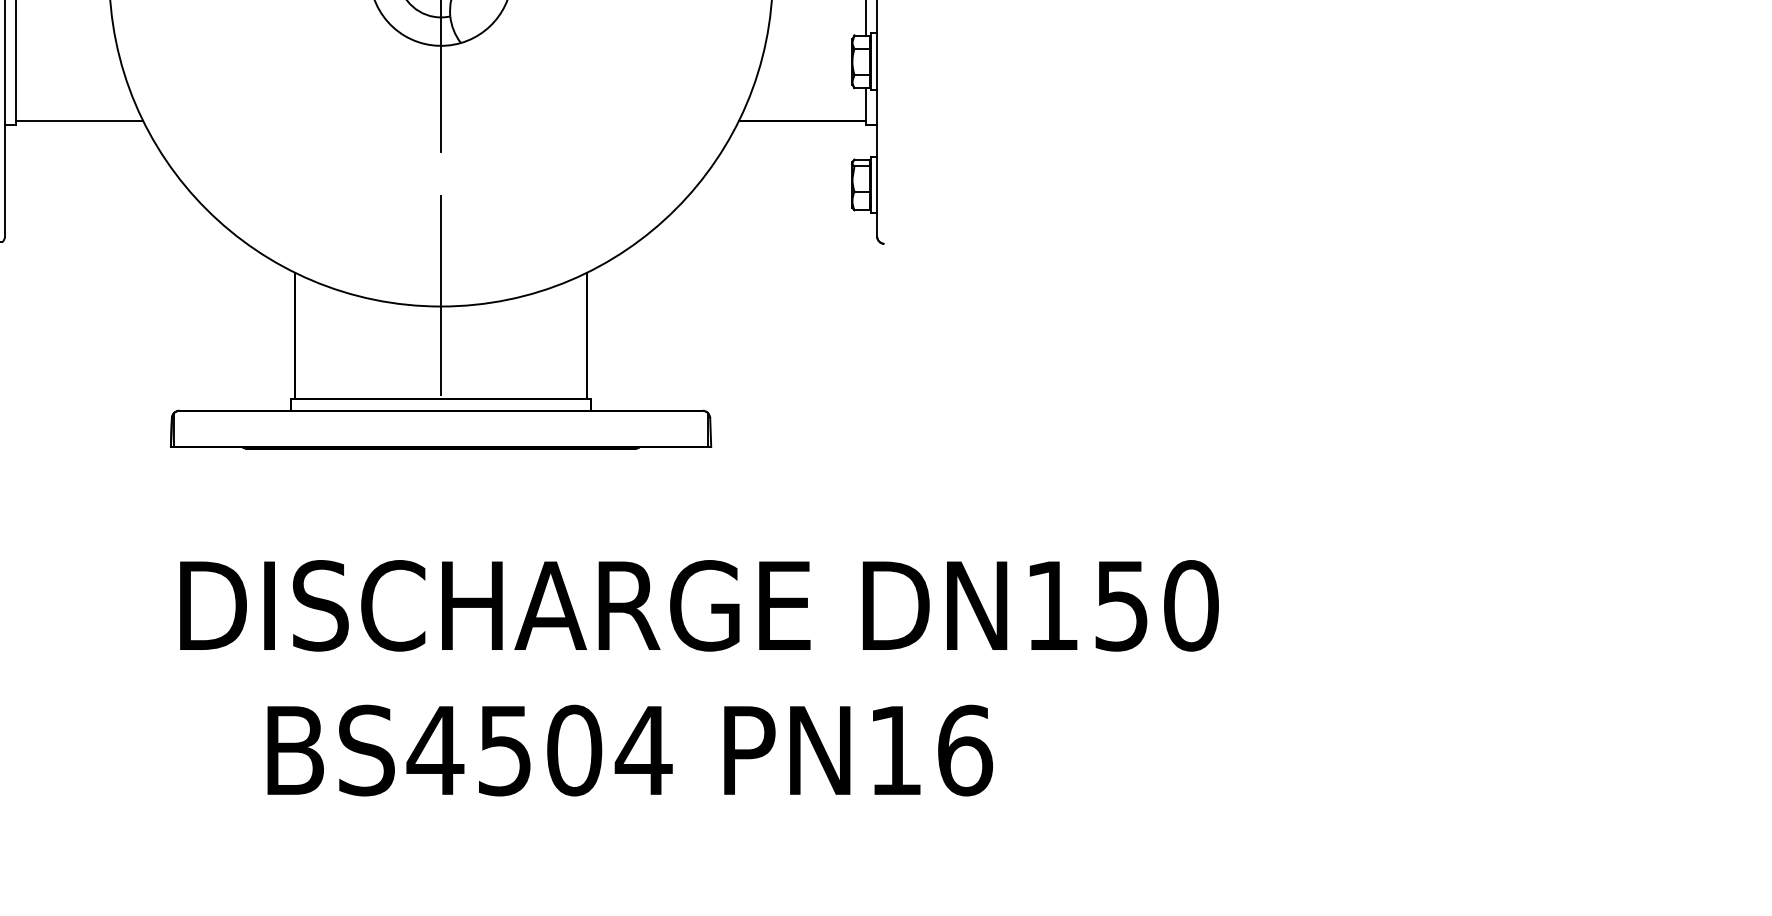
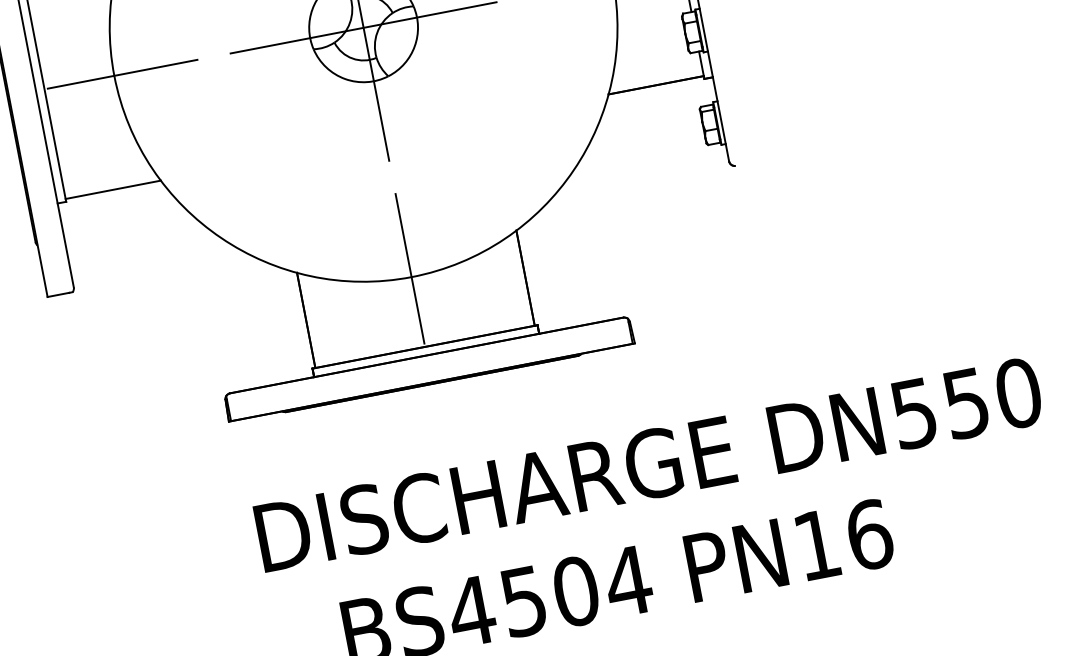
text: (1051, 606) -> (913, 414), DN150 -> DN550

